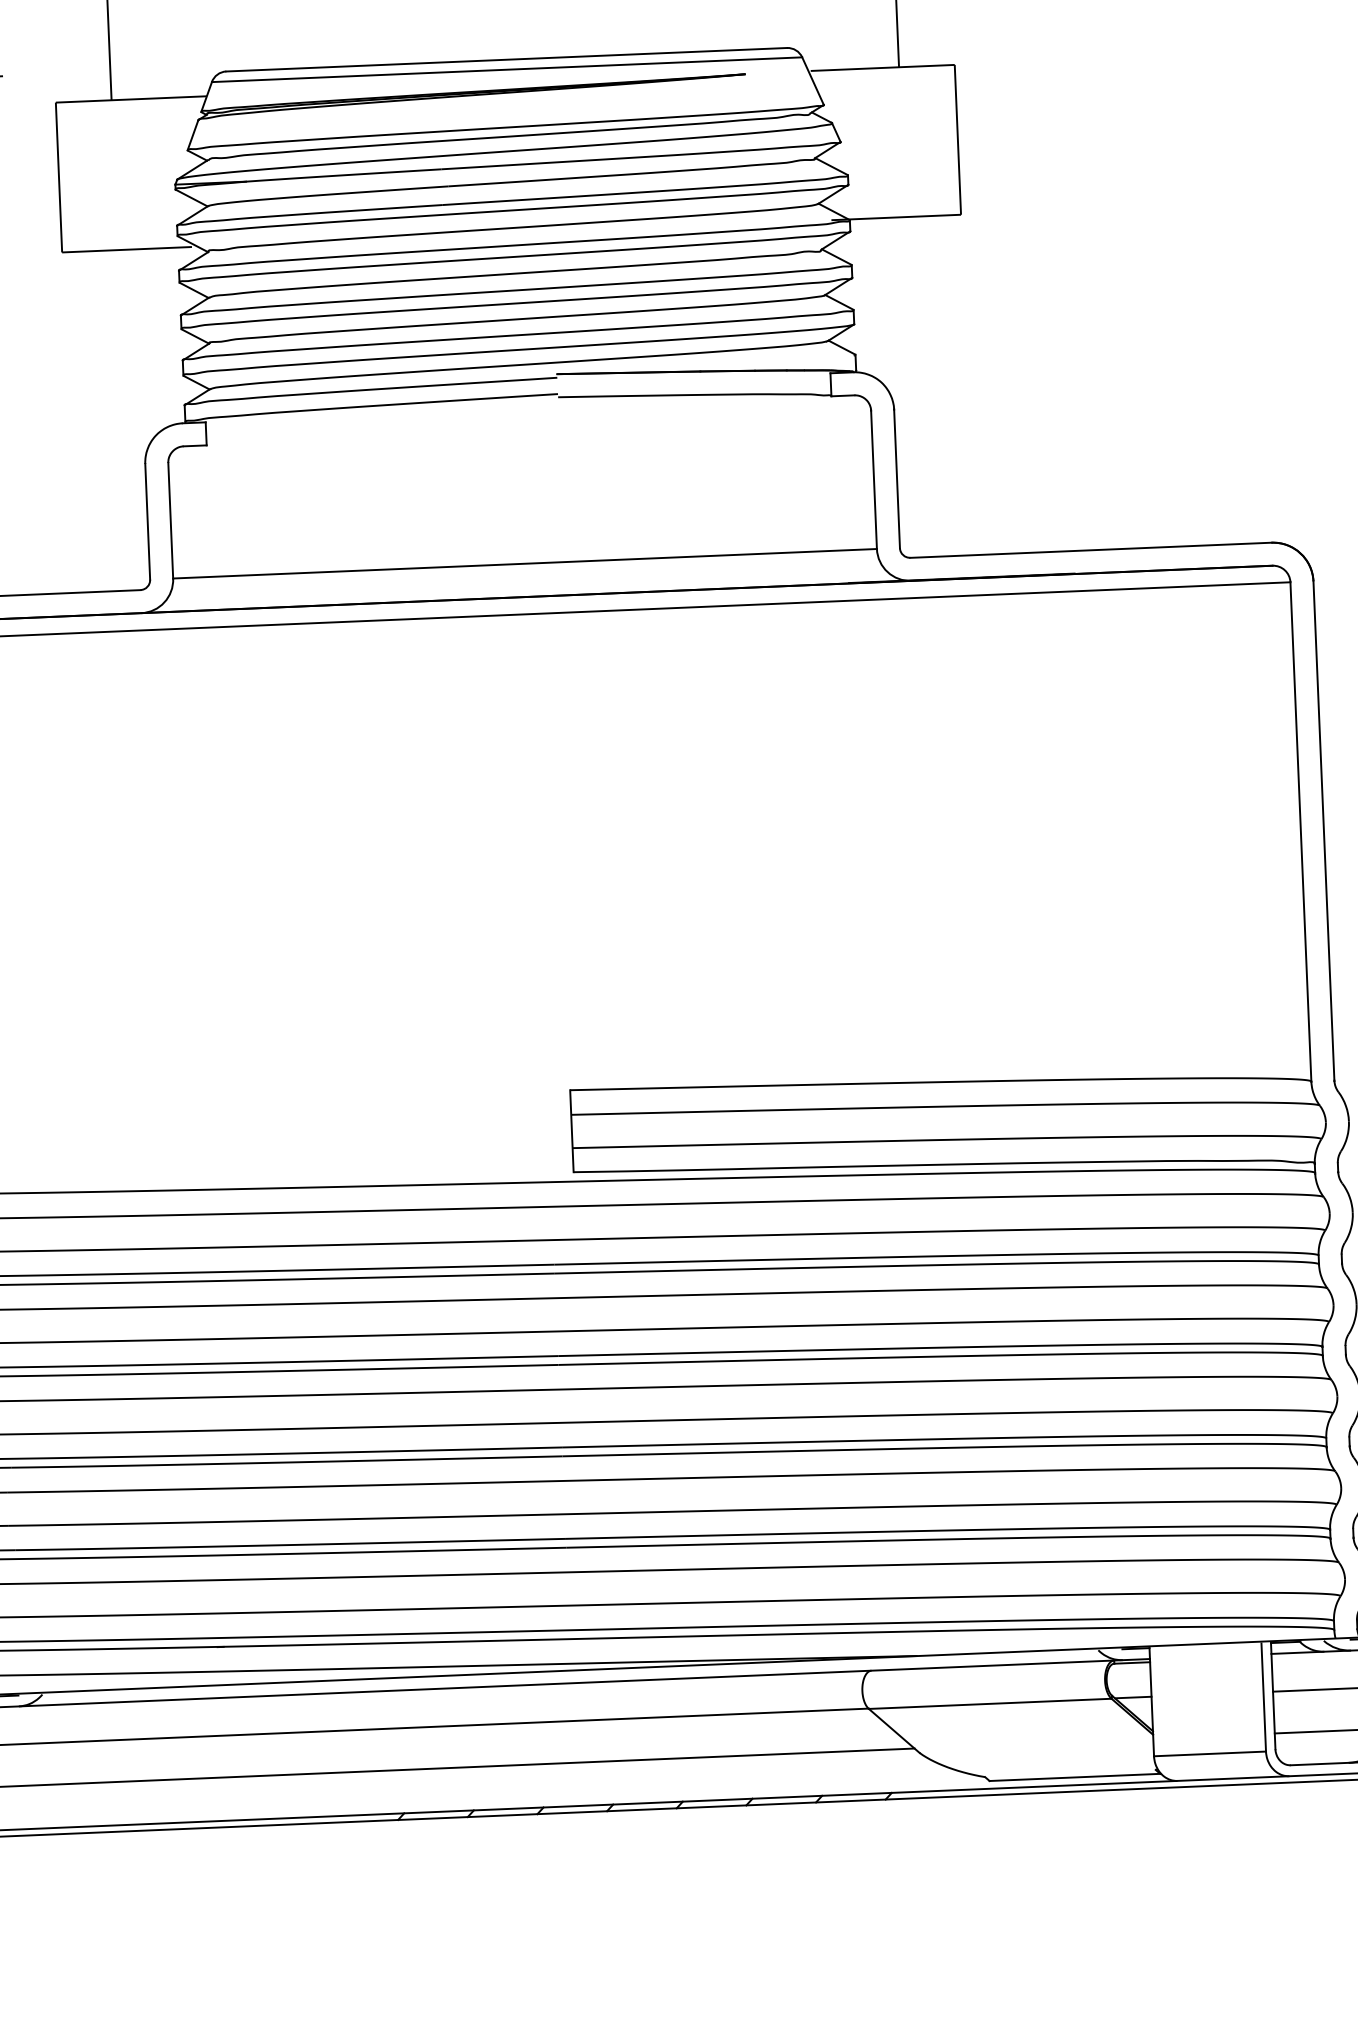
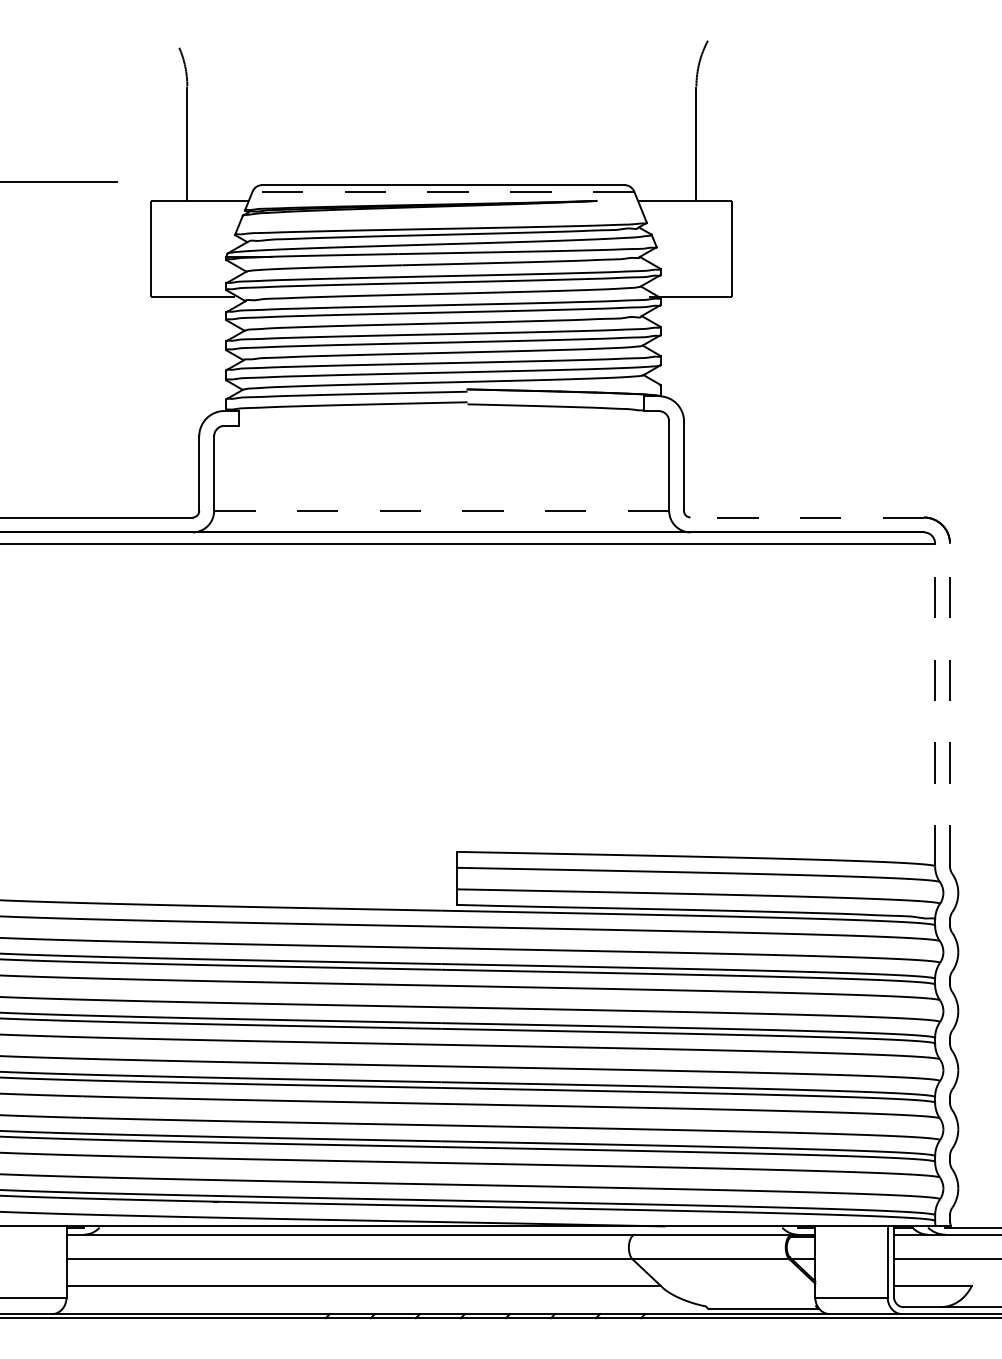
line: (507, 69) -> (443, 191), solid -> dashed
line: (1091, 550) -> (807, 517), solid -> dashed
line: (524, 563) -> (441, 510), solid -> dashed
line: (1324, 830) -> (950, 704), solid -> dashed
line: (1301, 831) -> (935, 704), solid -> dashed

